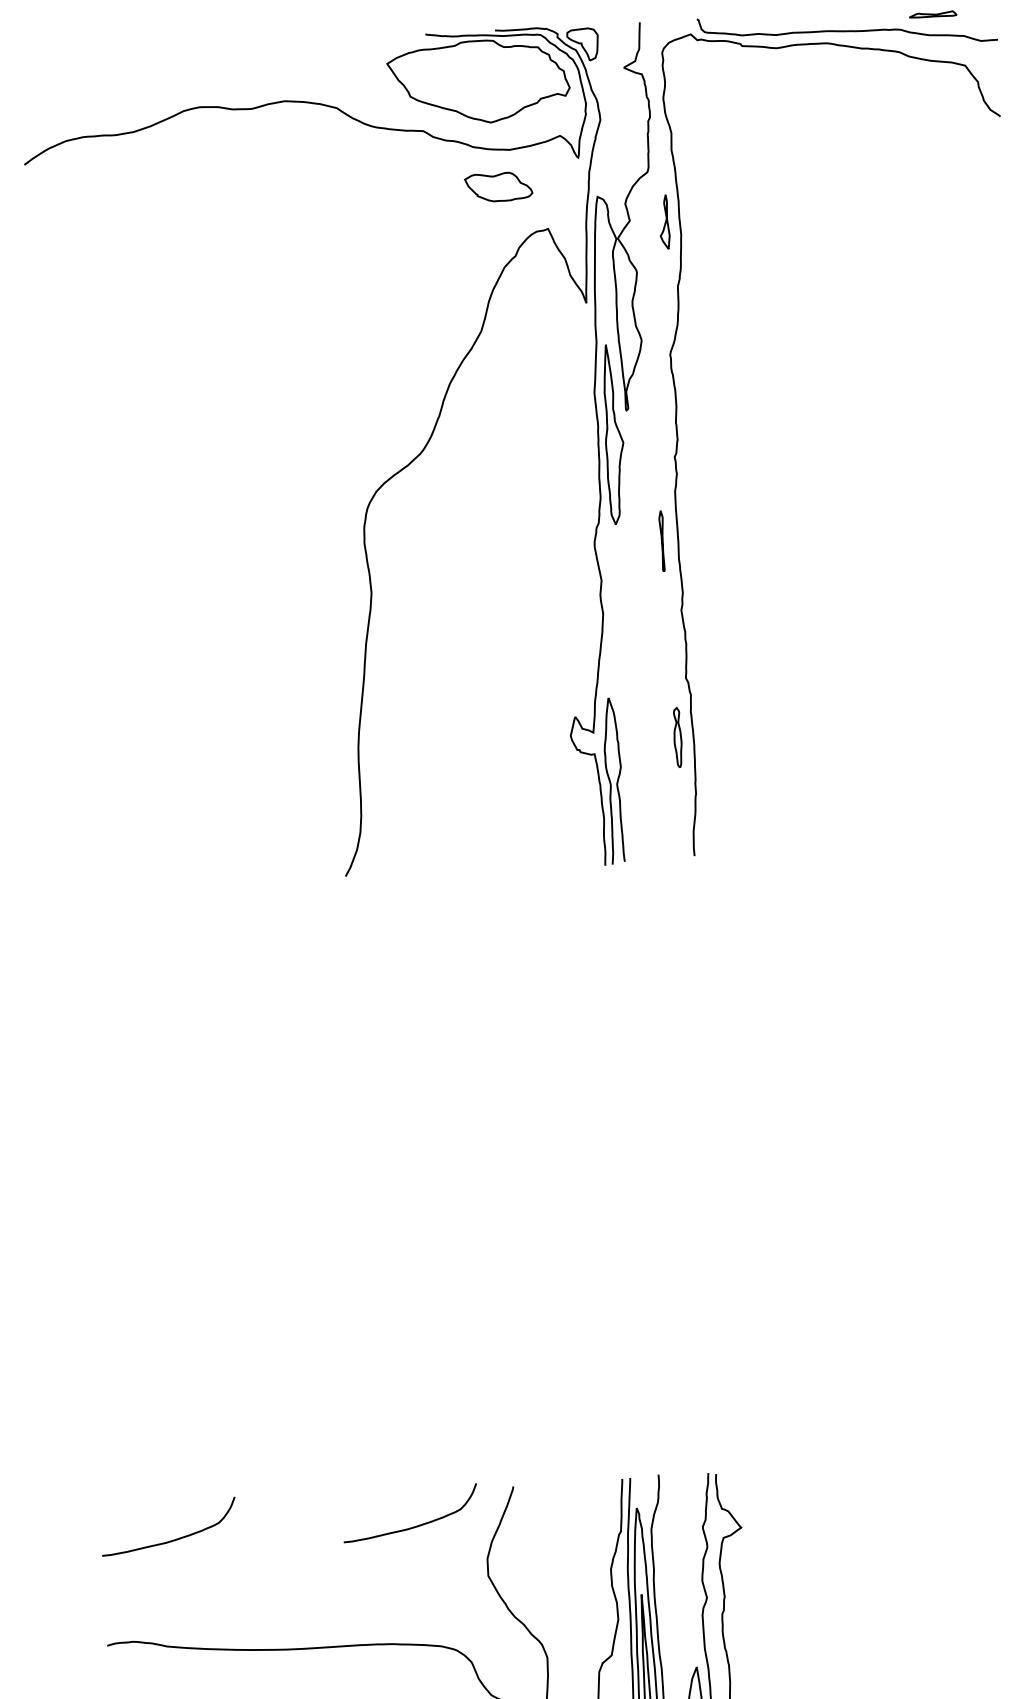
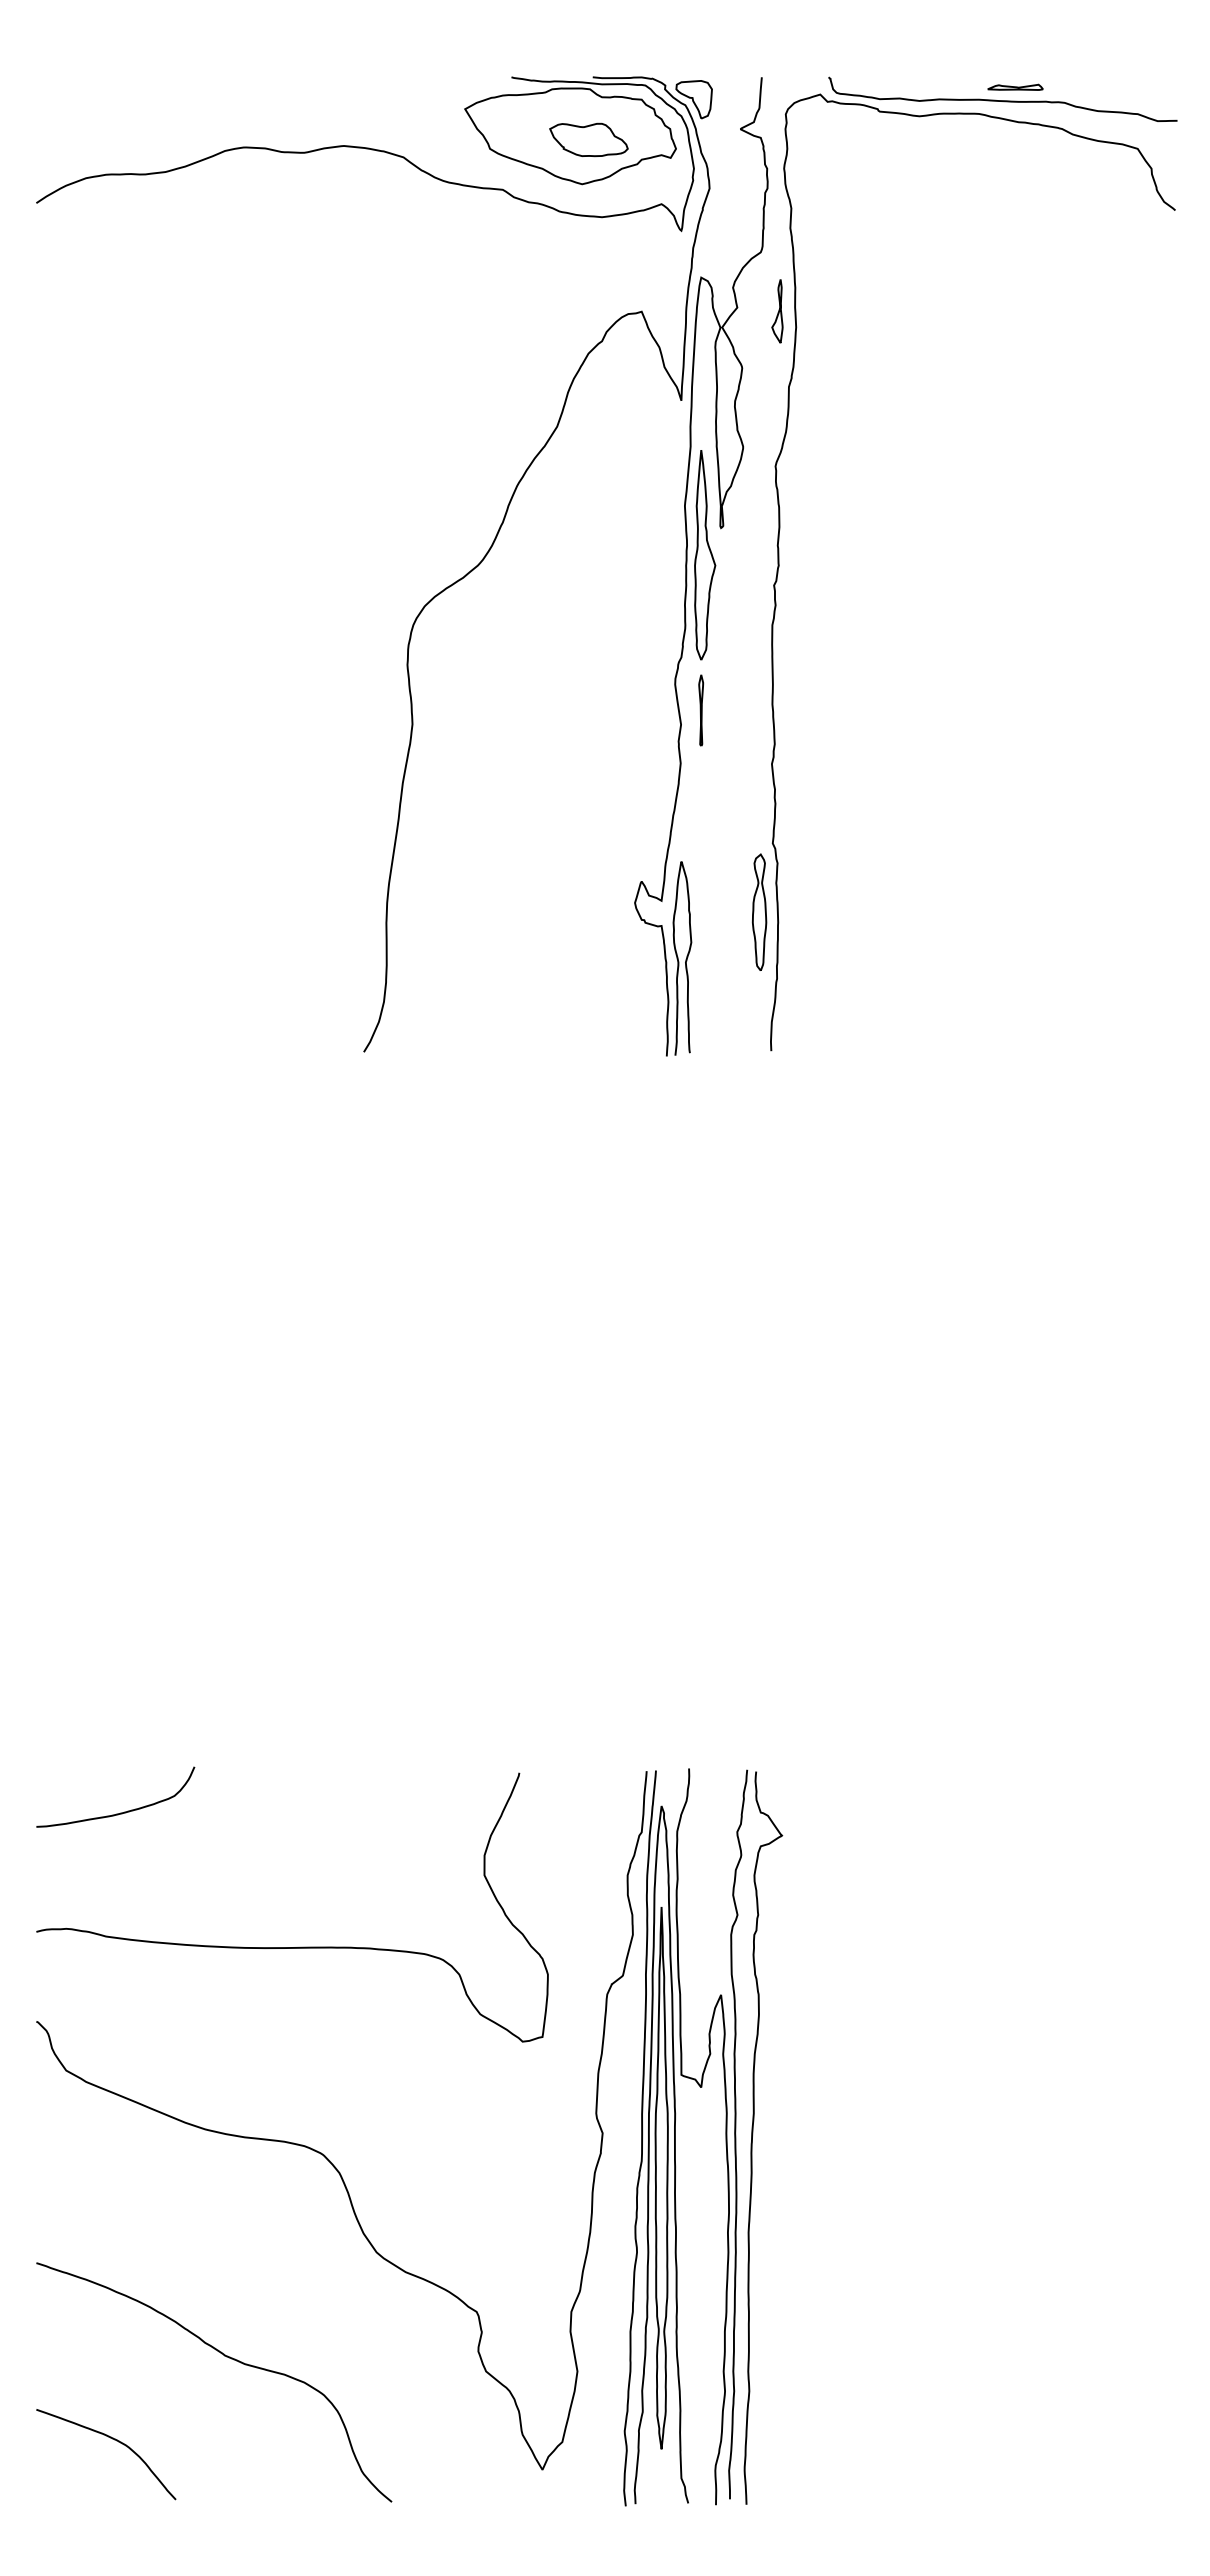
part: (932, 13) -> (1015, 86), moved
part: (498, 186) -> (588, 139), moved
part: (662, 541) -> (701, 710), moved
part: (677, 737) -> (759, 911), size x1.67
curve: (415, 1526) -> (402, 1812), removed

